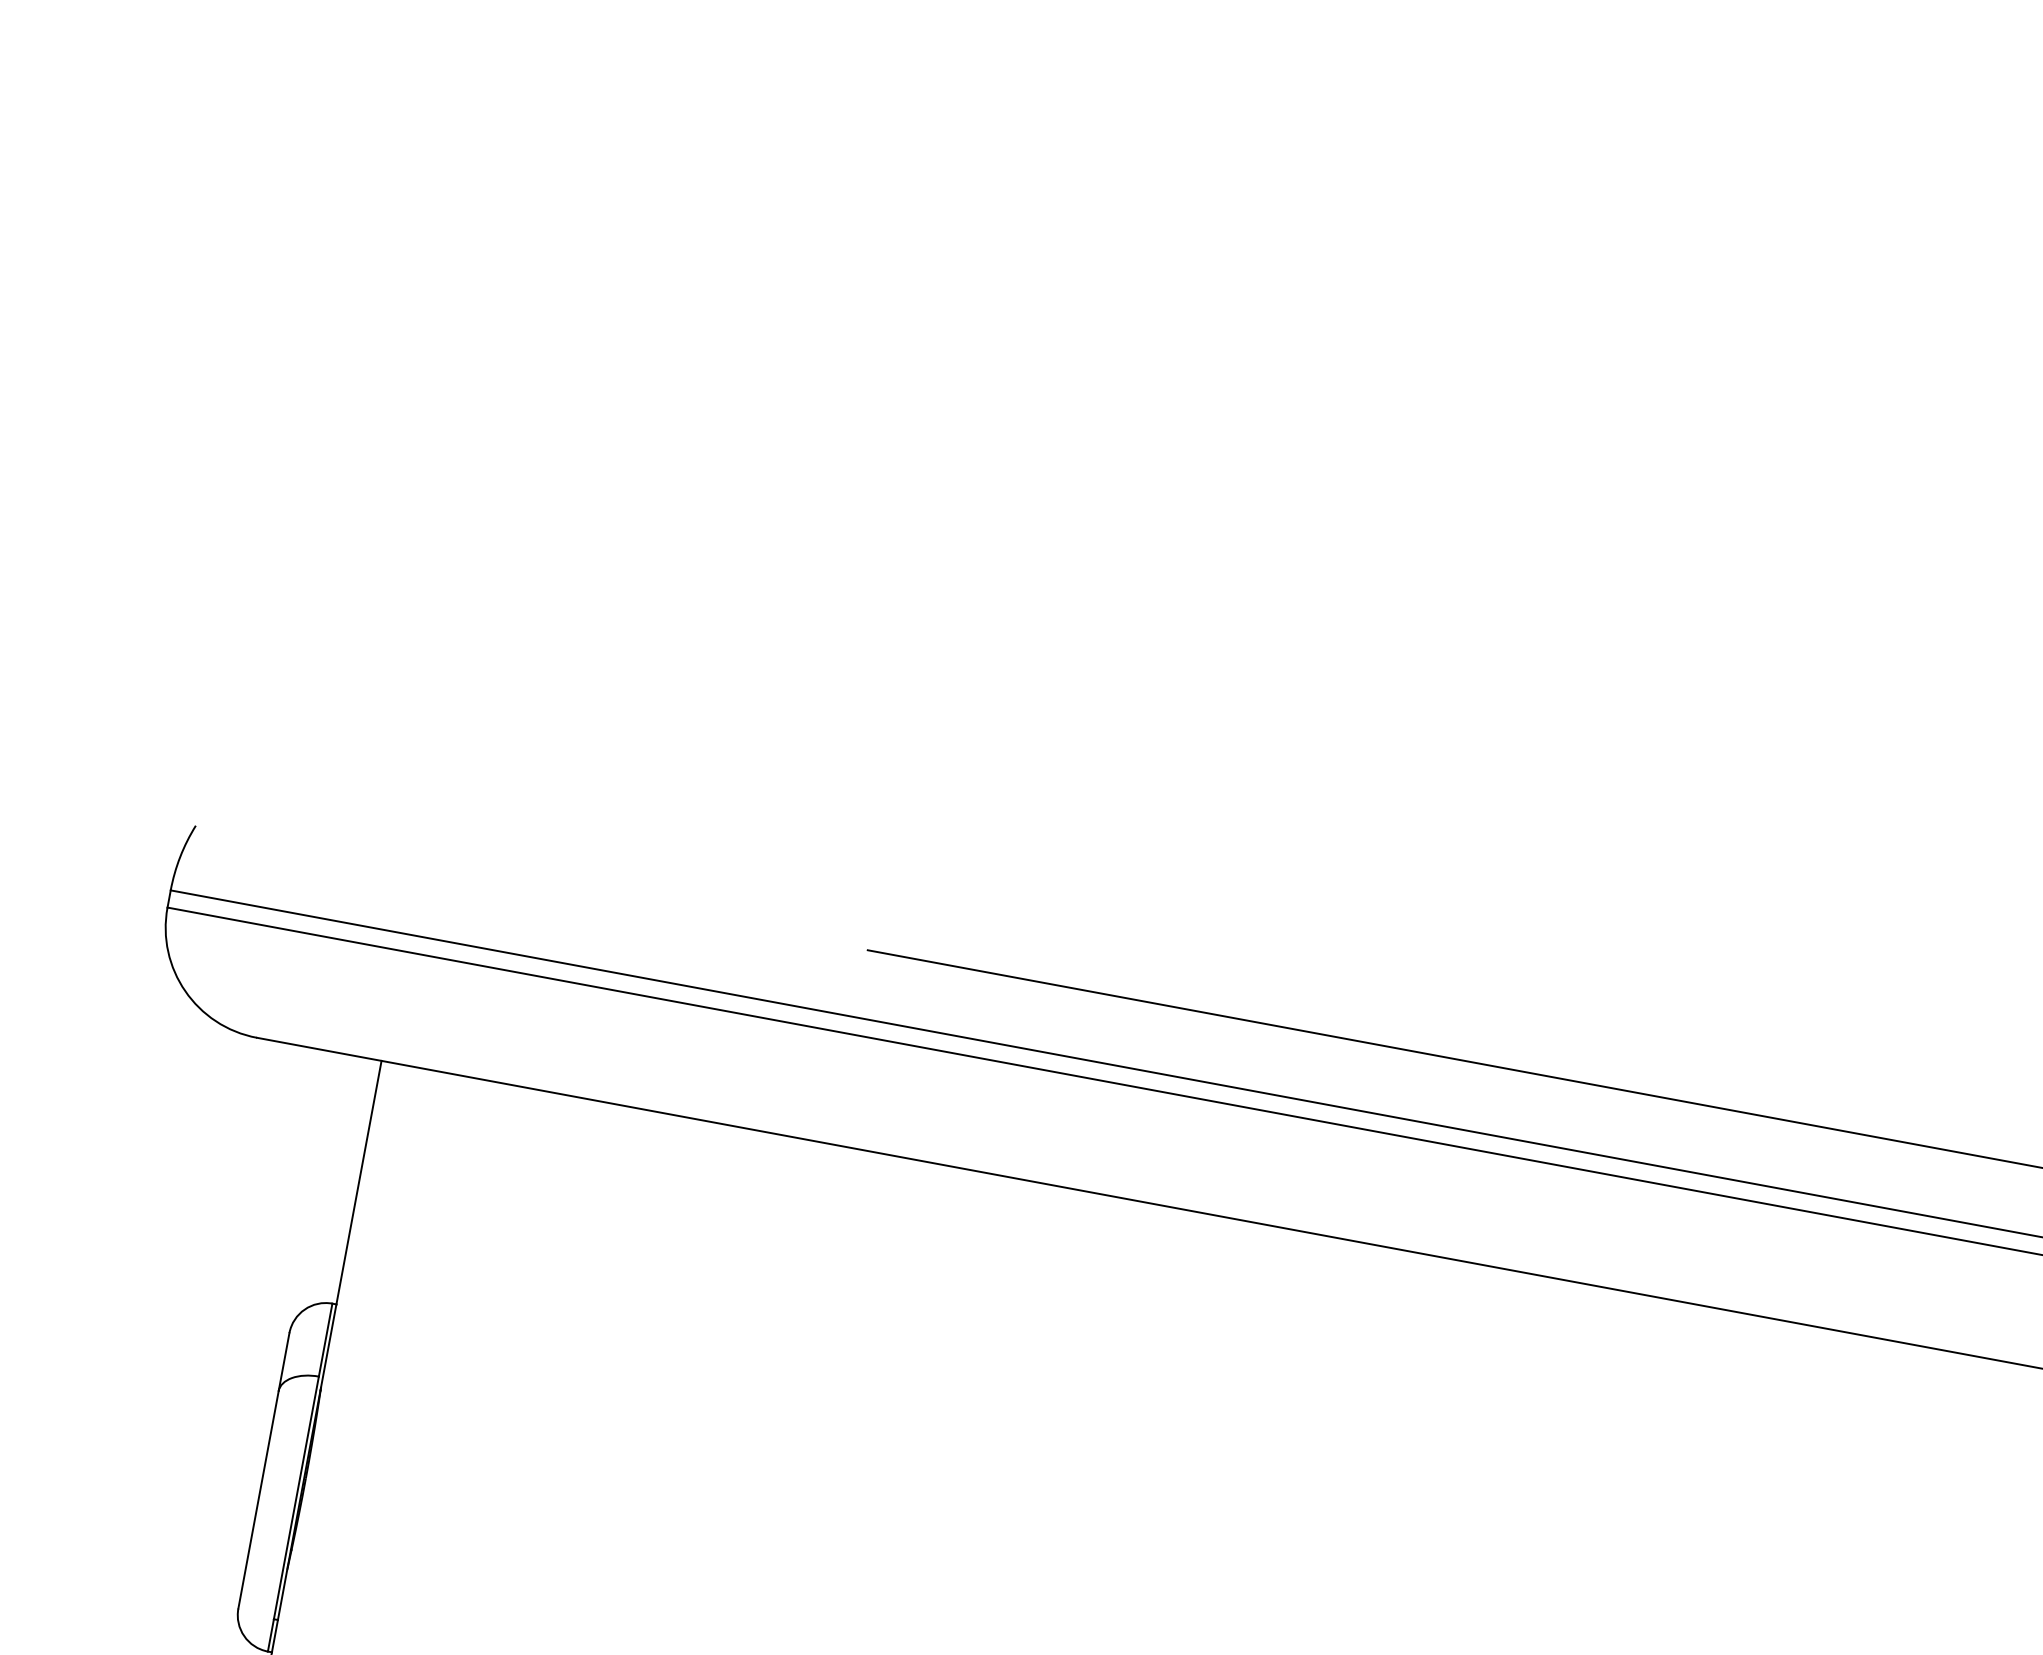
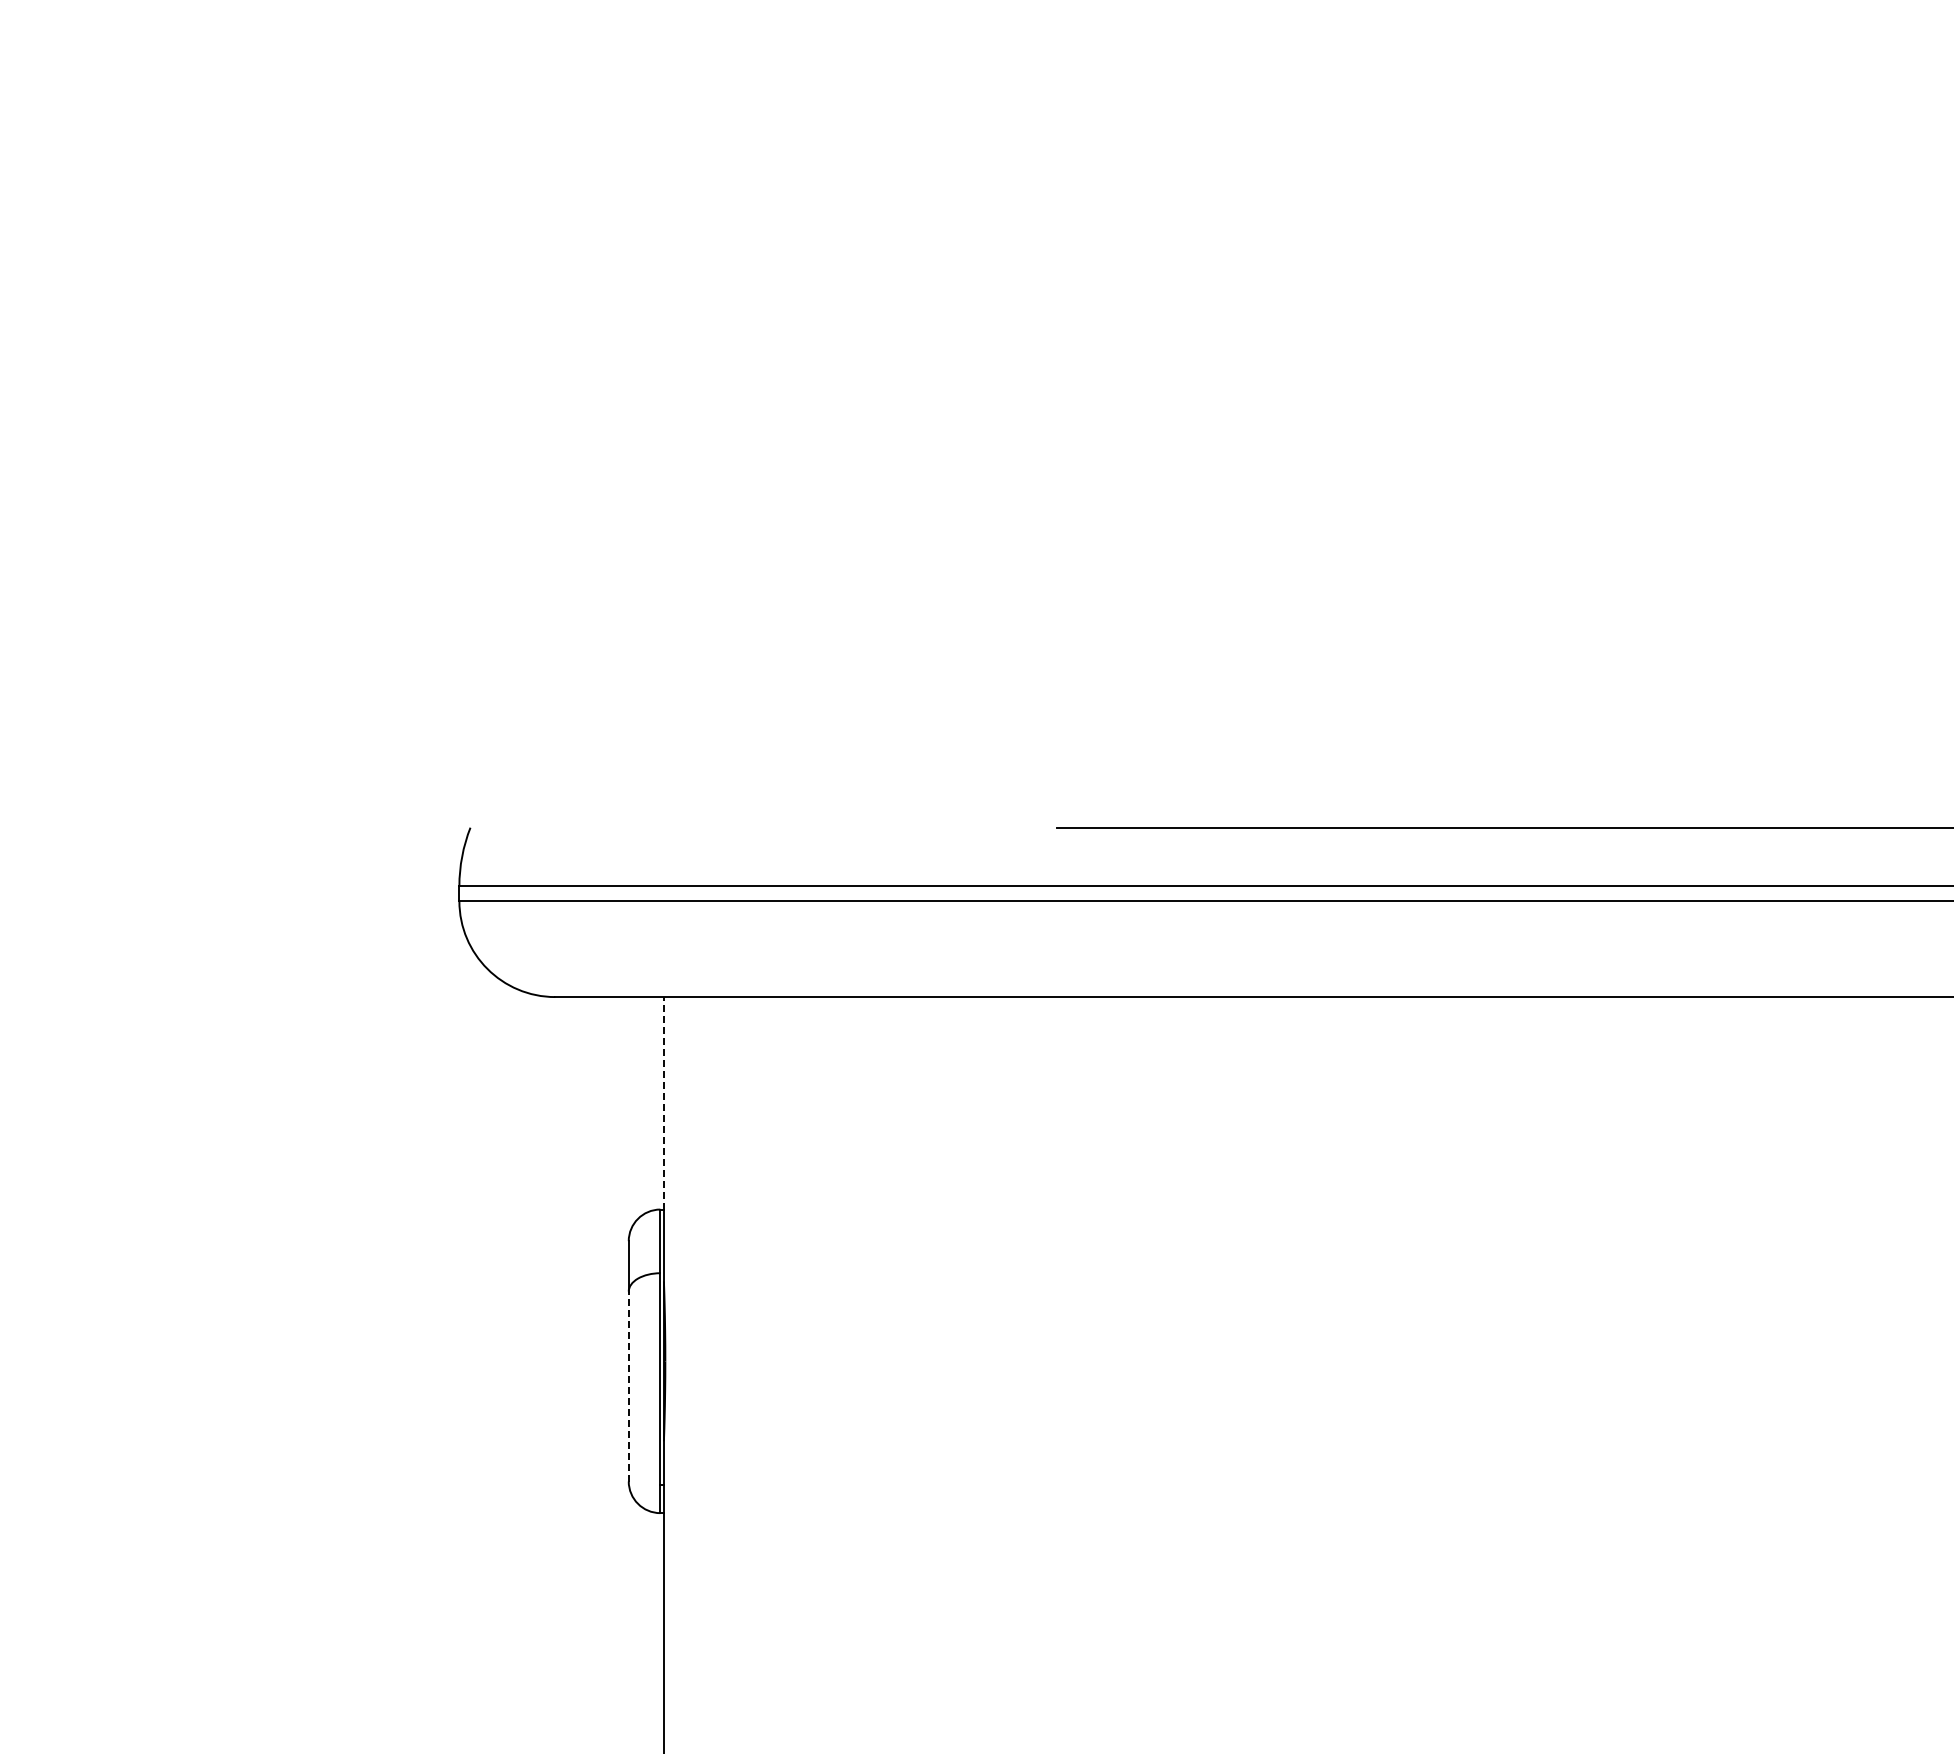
line: (358, 1181) -> (663, 1102), solid -> dashed
line: (258, 1499) -> (628, 1386), solid -> dashed

